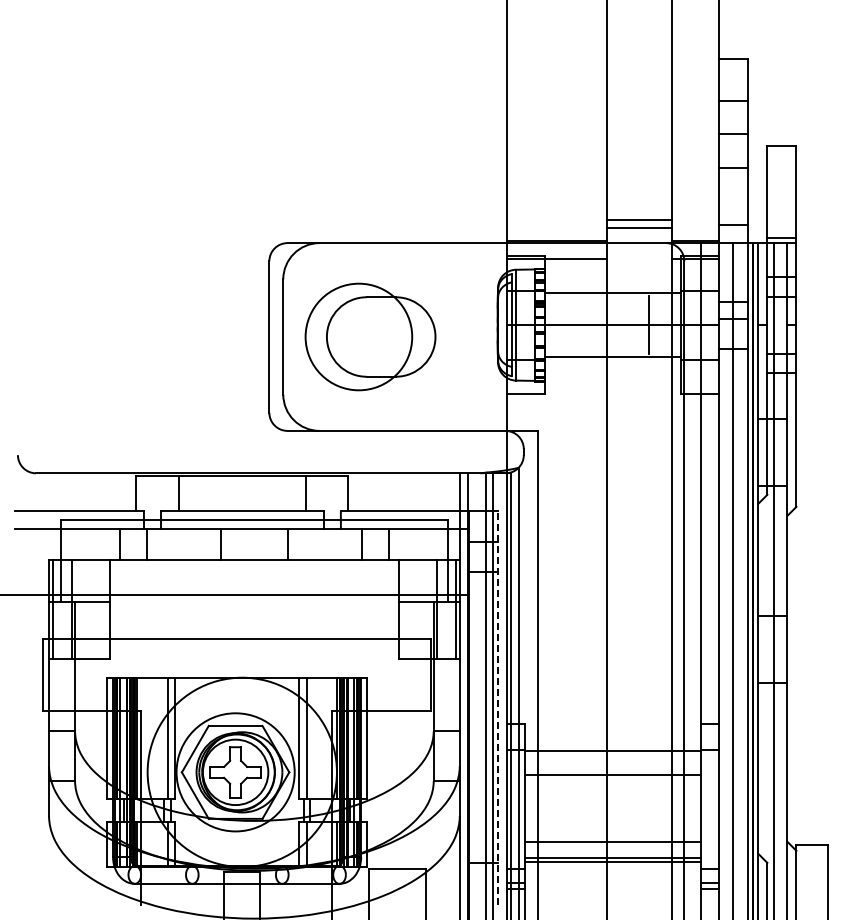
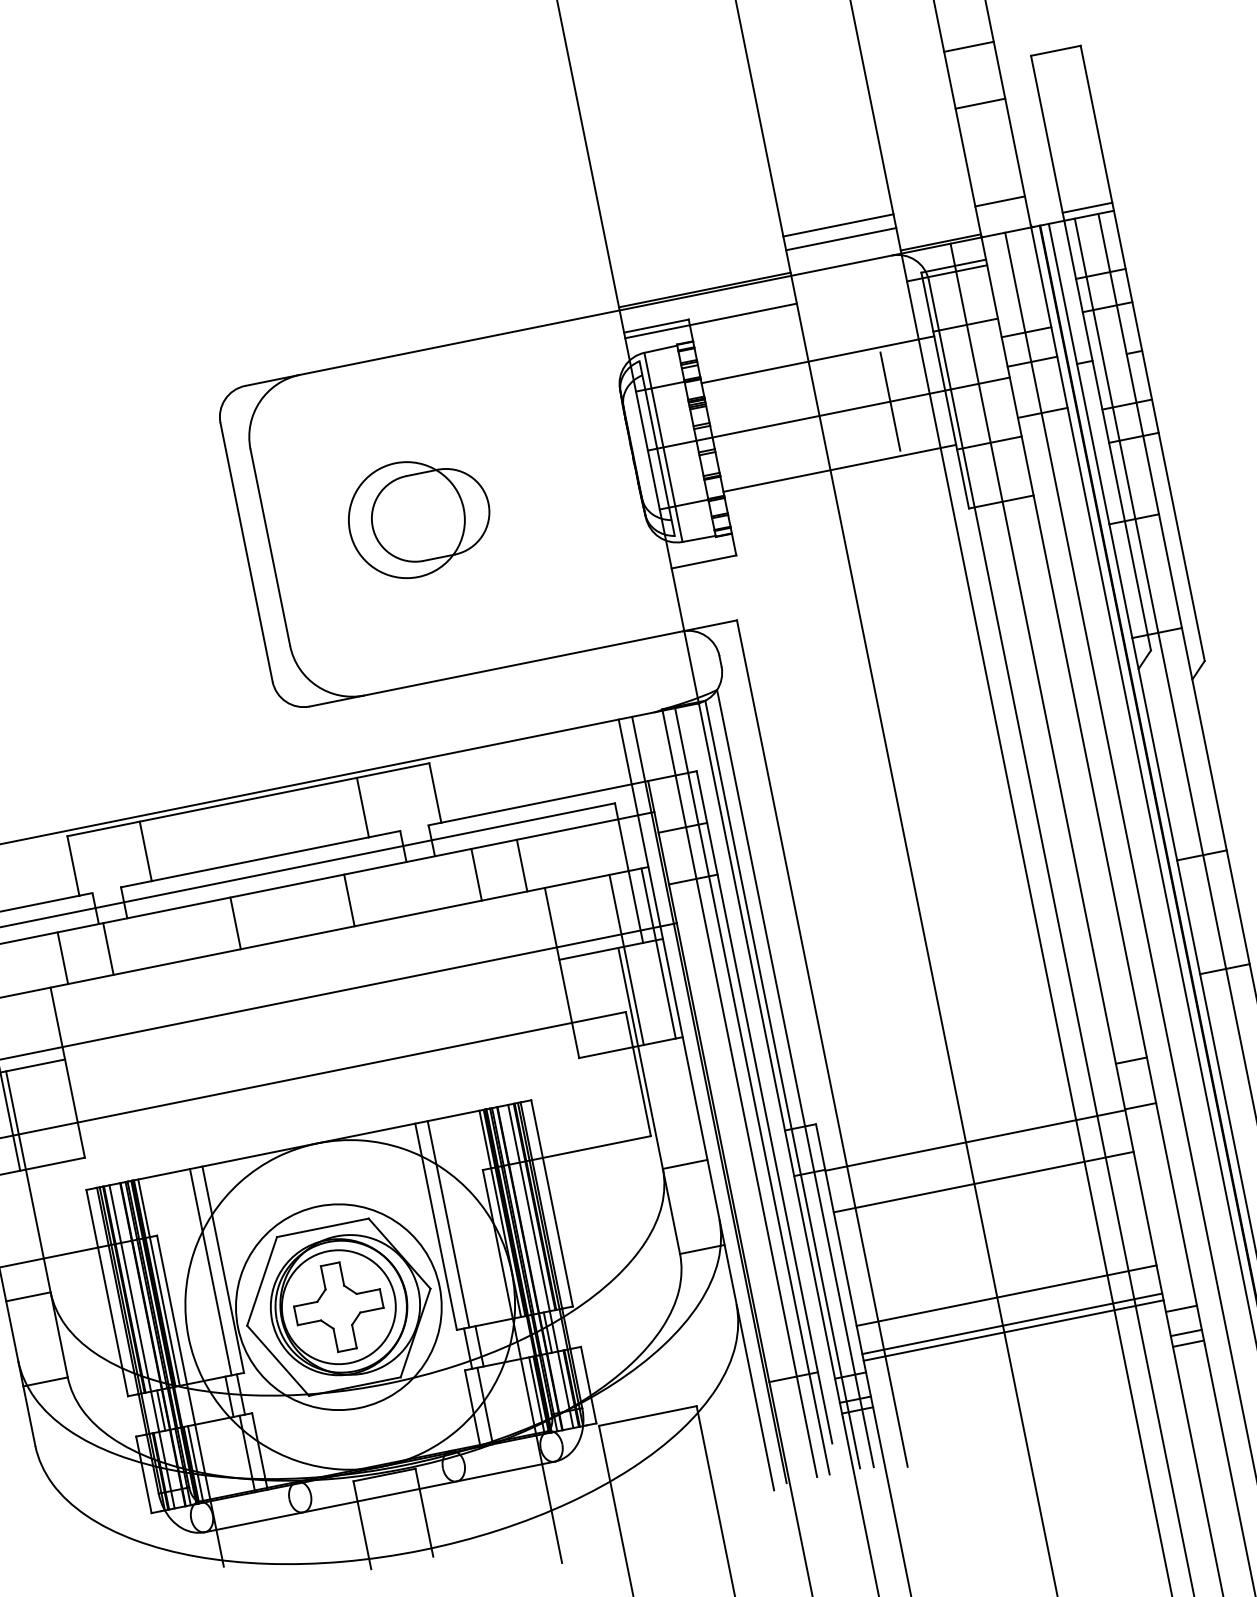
part: (370, 336) -> (419, 516), size x0.62
line: (497, 708) -> (763, 1108), dashed -> solid

